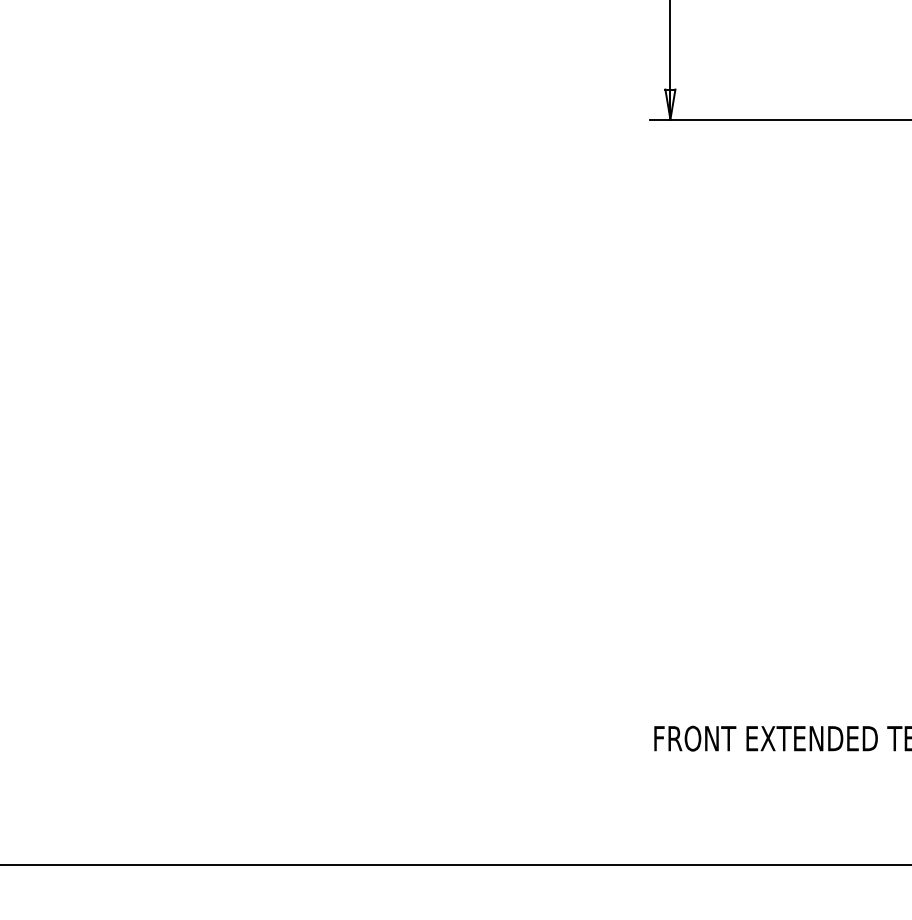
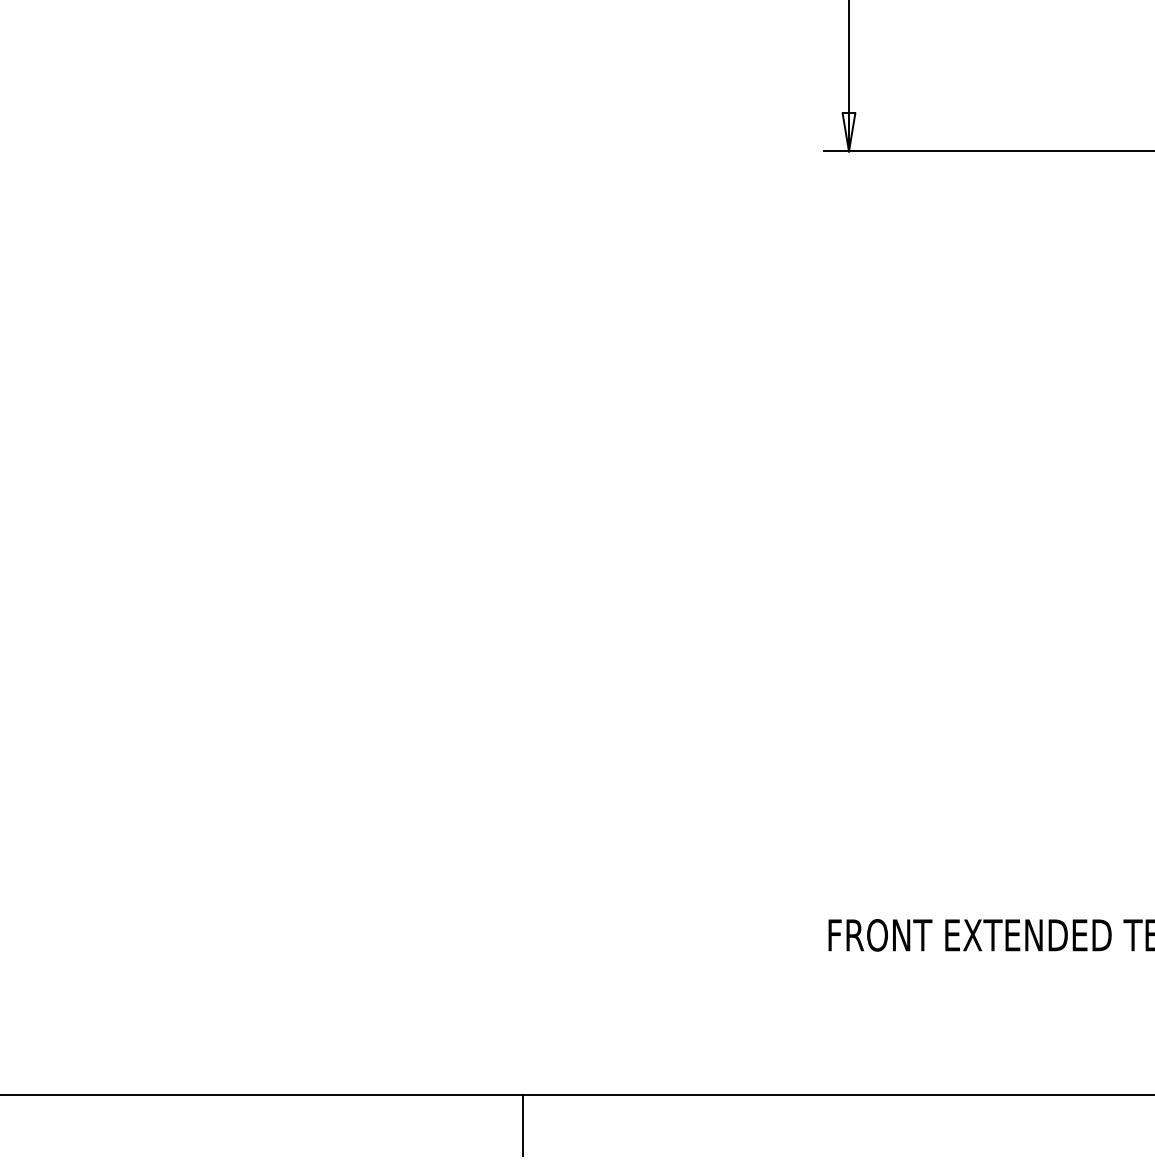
line: (412, 888) -> (522, 1124), added

